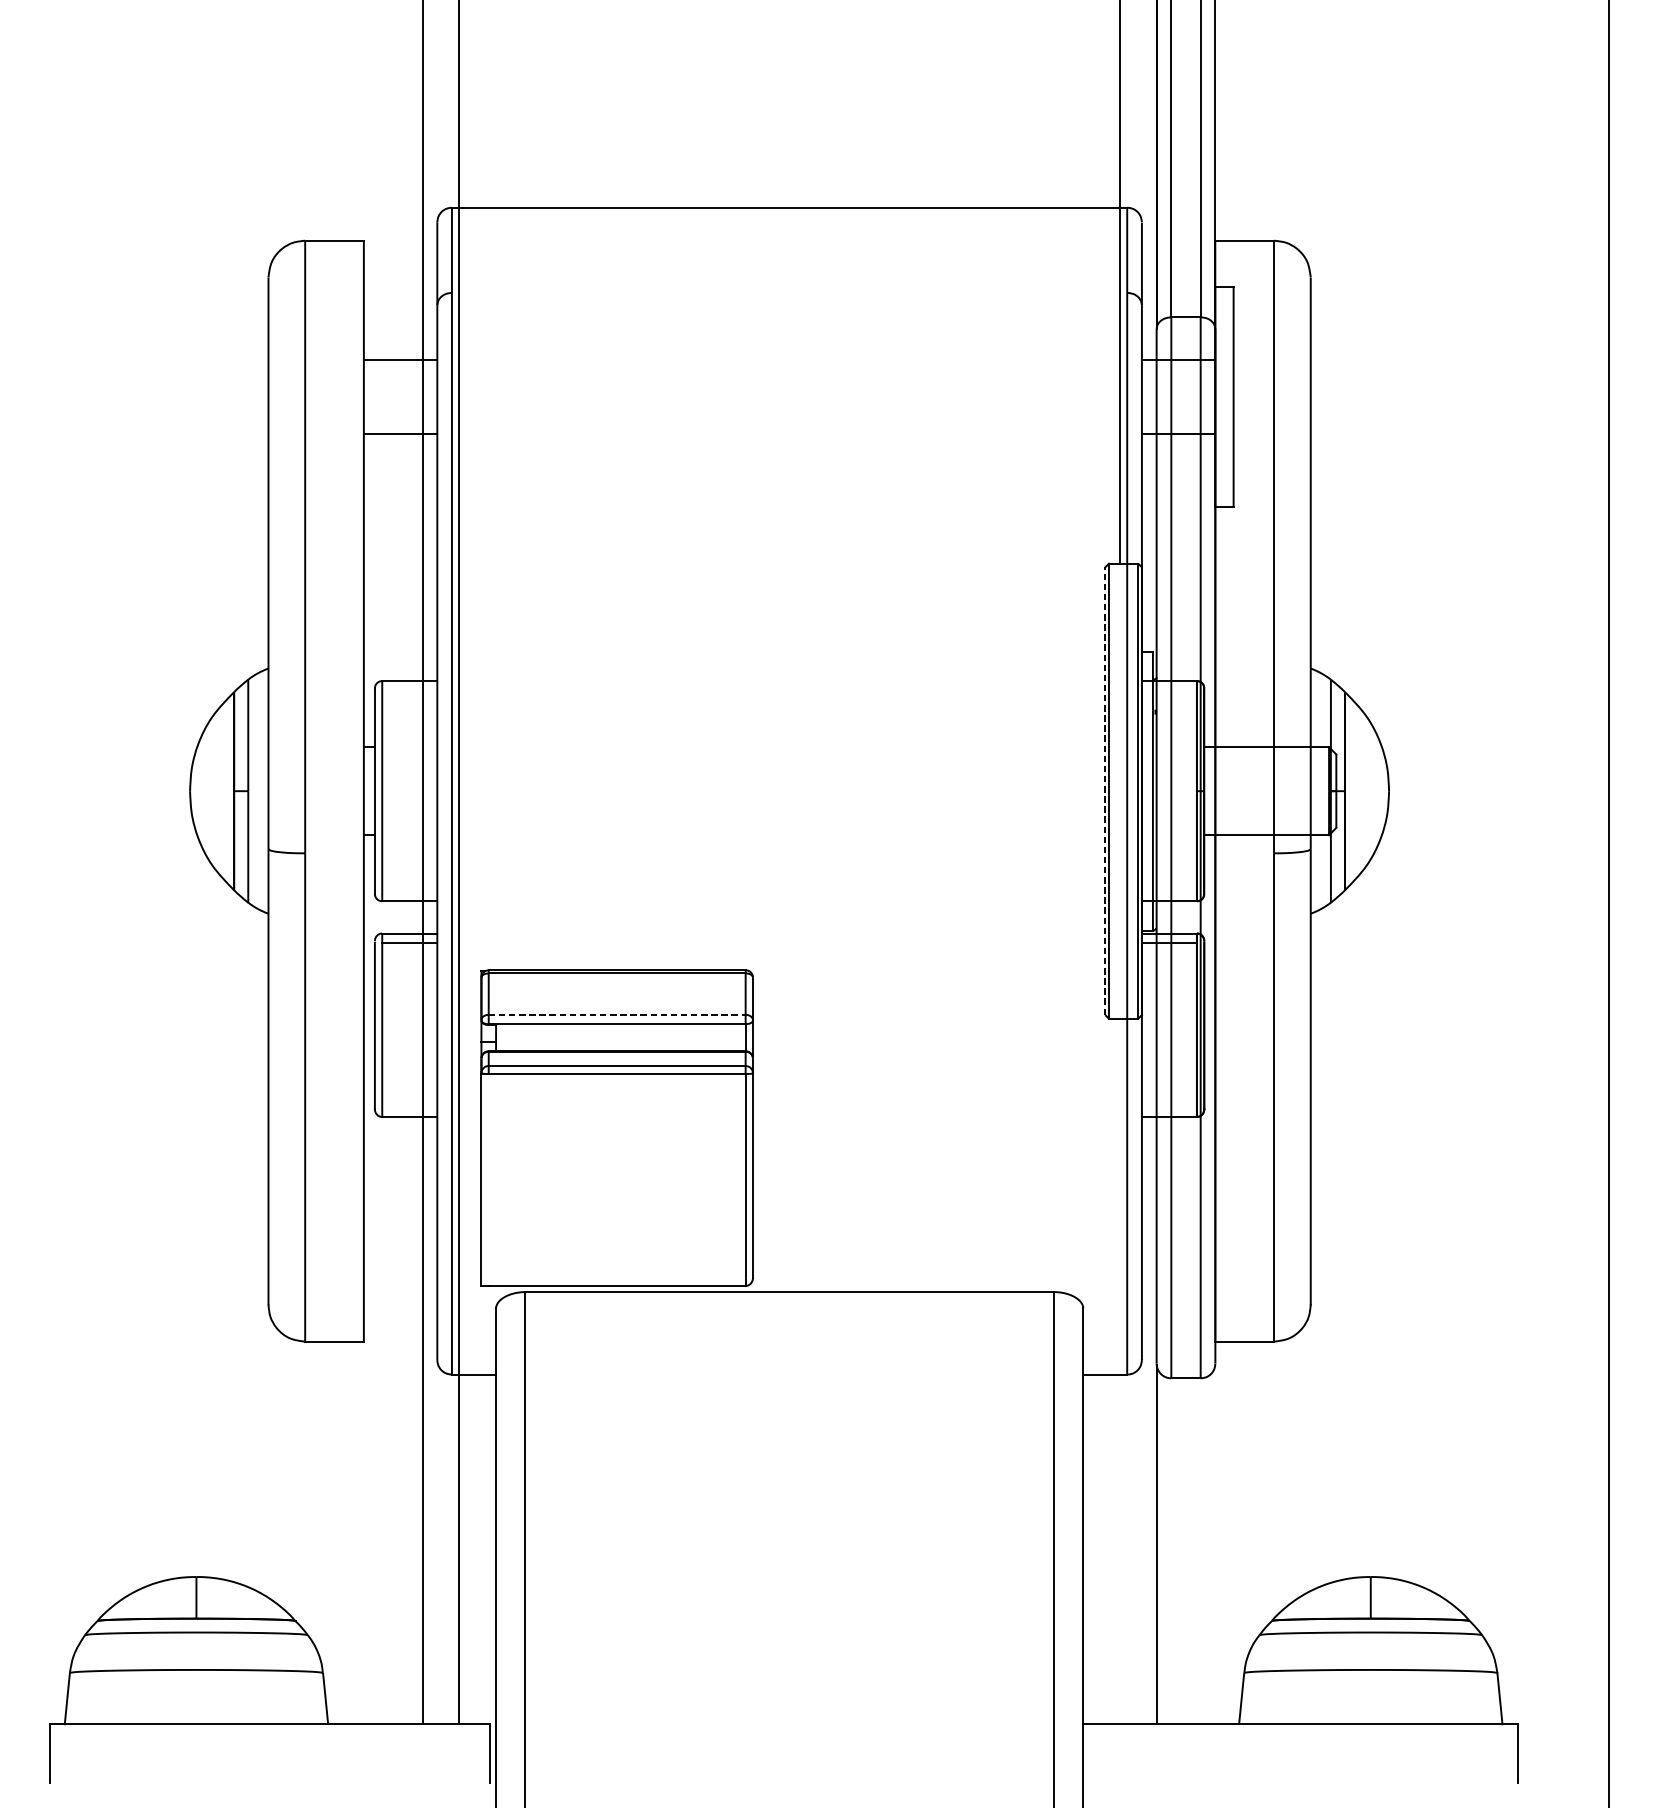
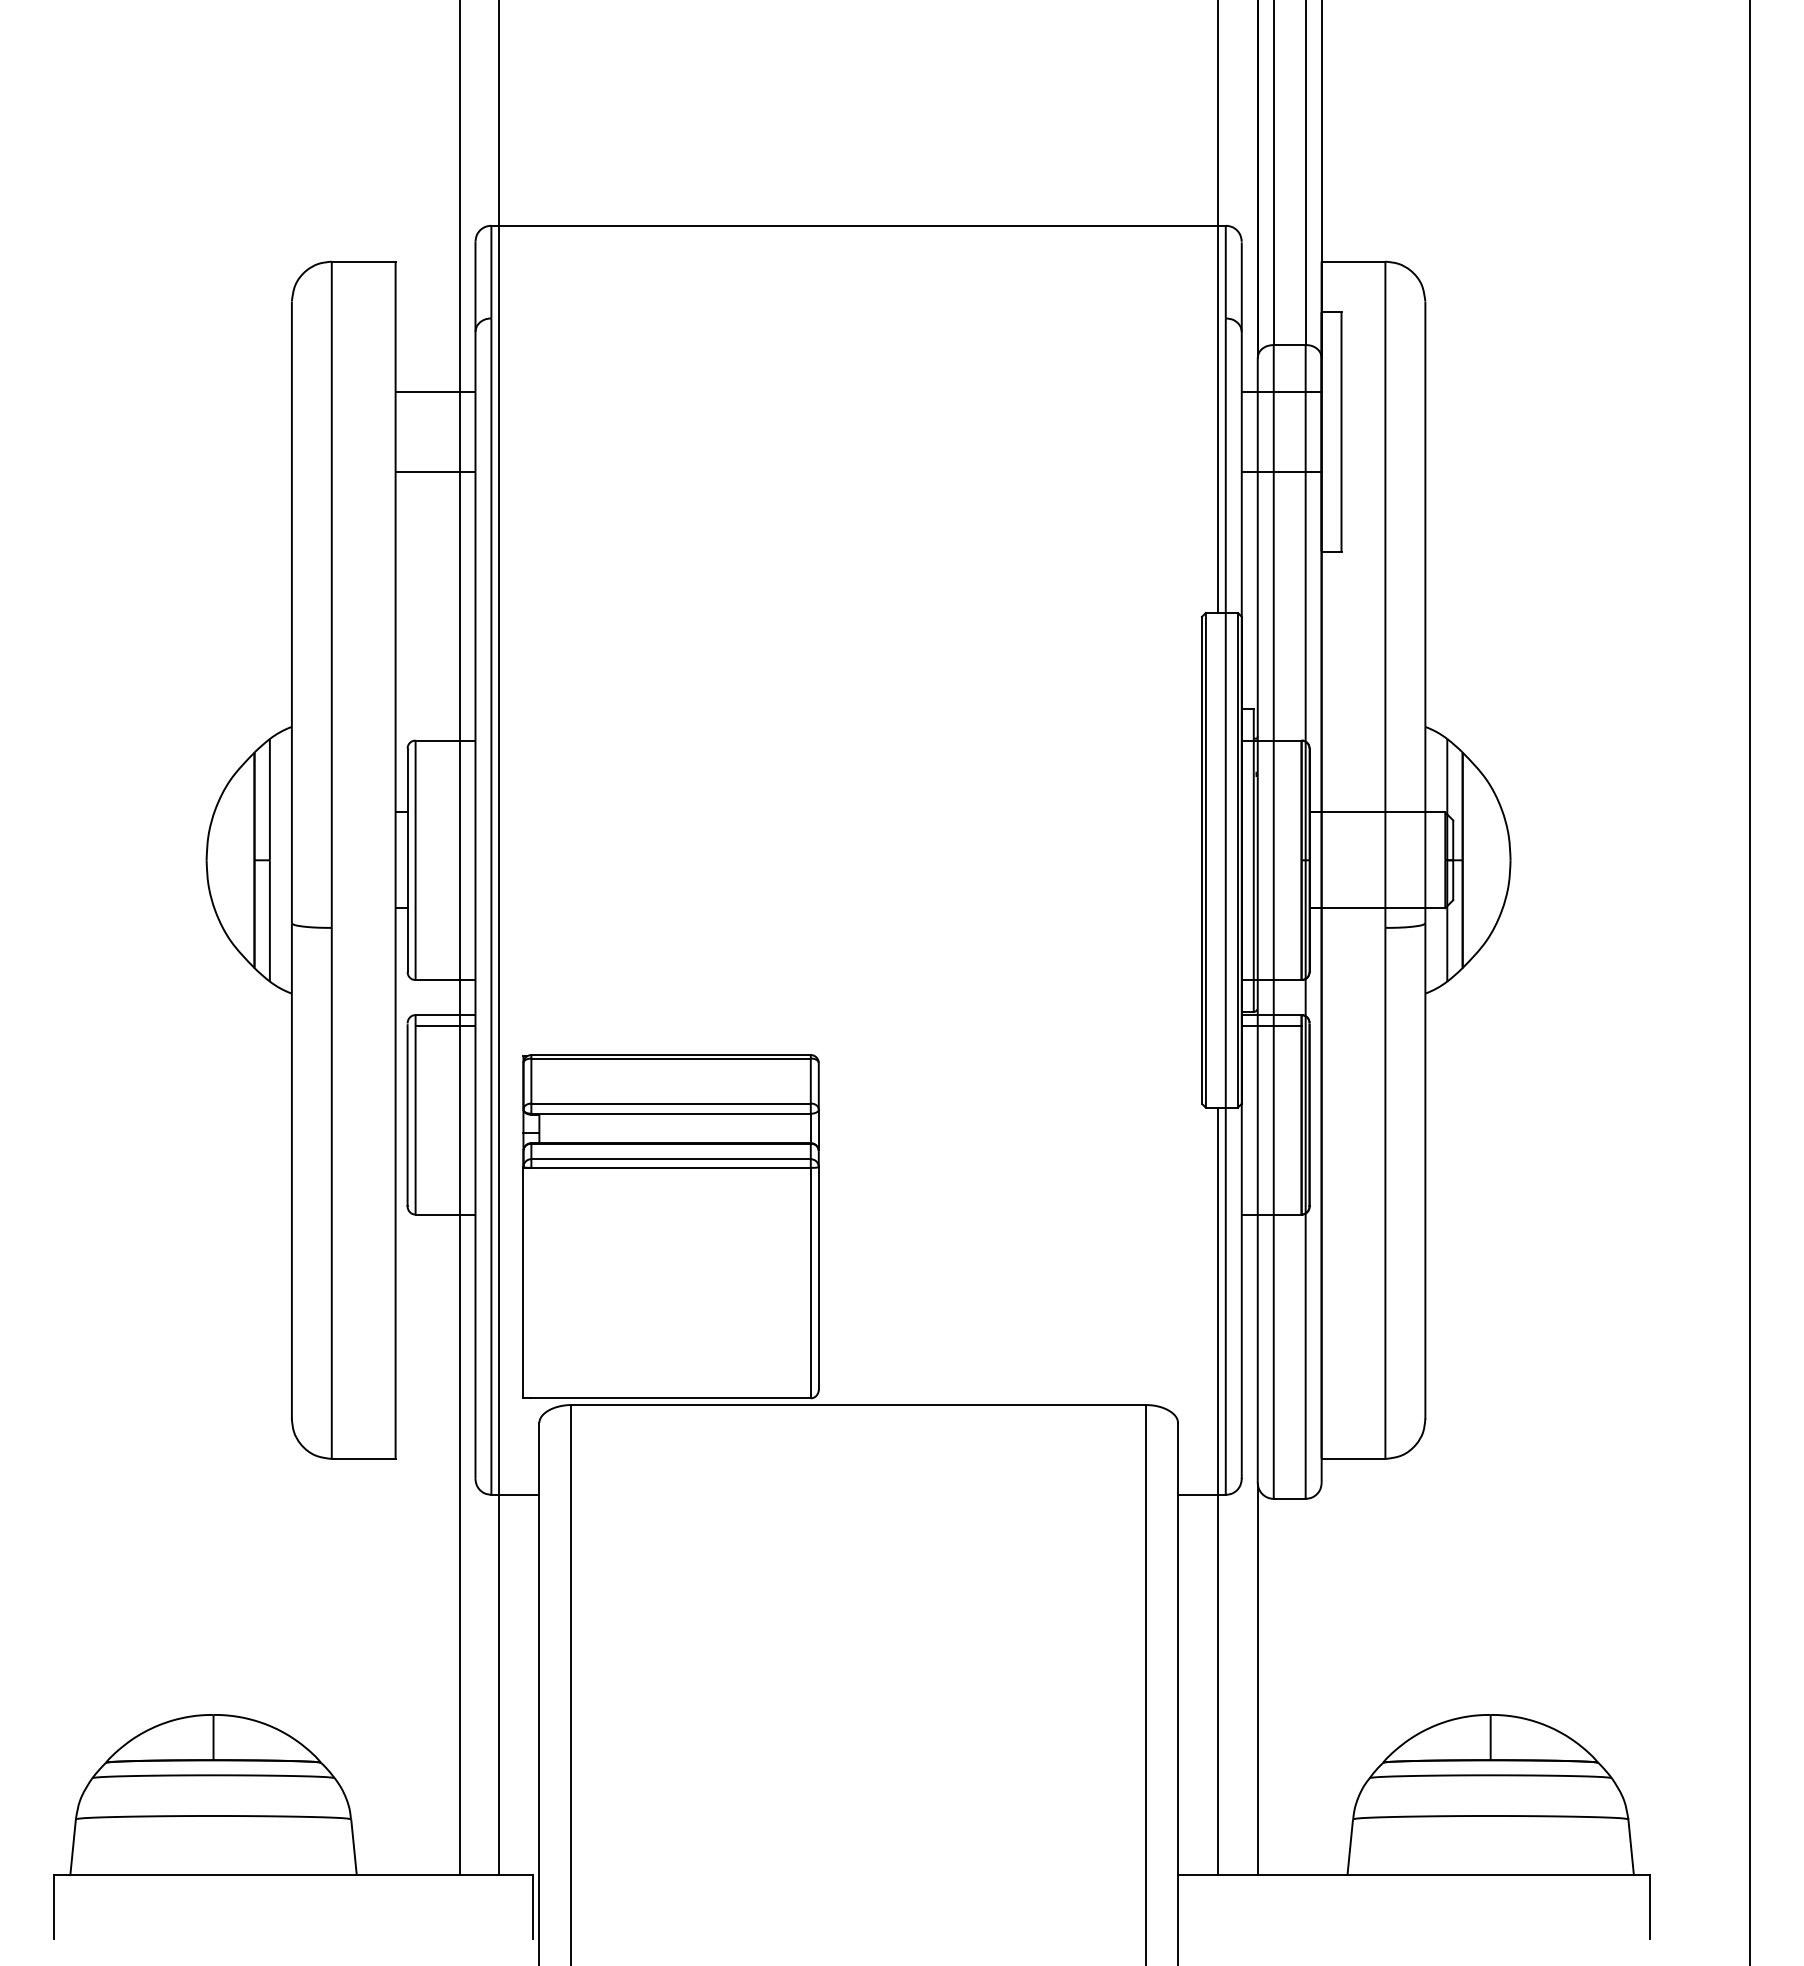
line: (1104, 790) -> (1201, 859), dashed -> solid
line: (617, 1014) -> (671, 1103), dashed -> solid
line: (1119, 1371) -> (1217, 1491), added

